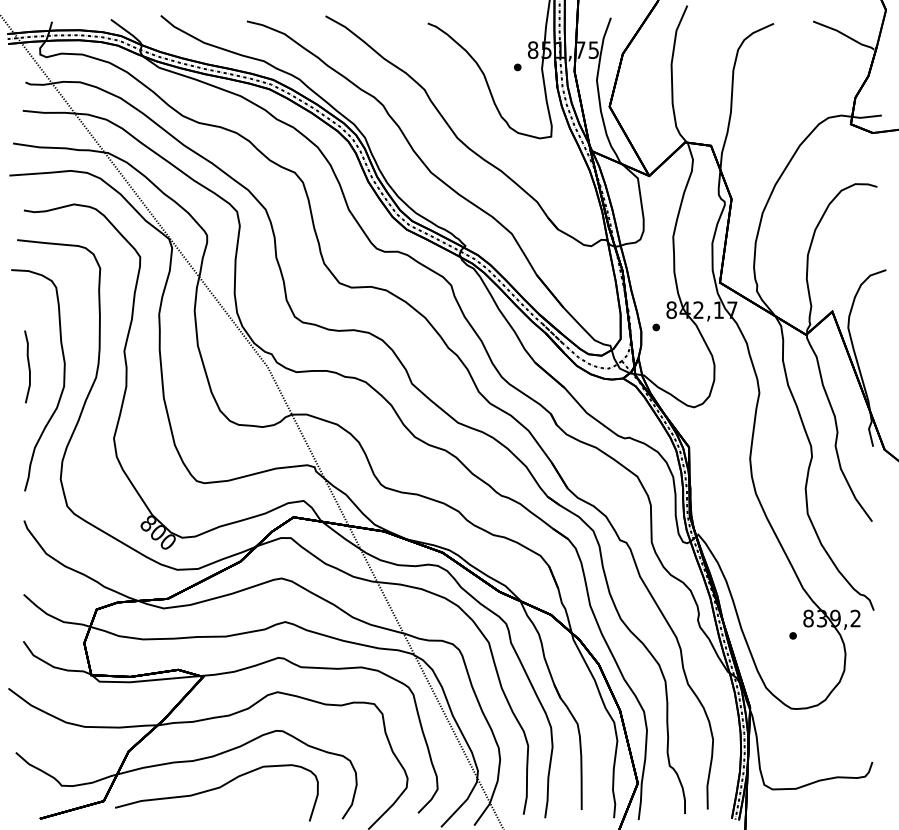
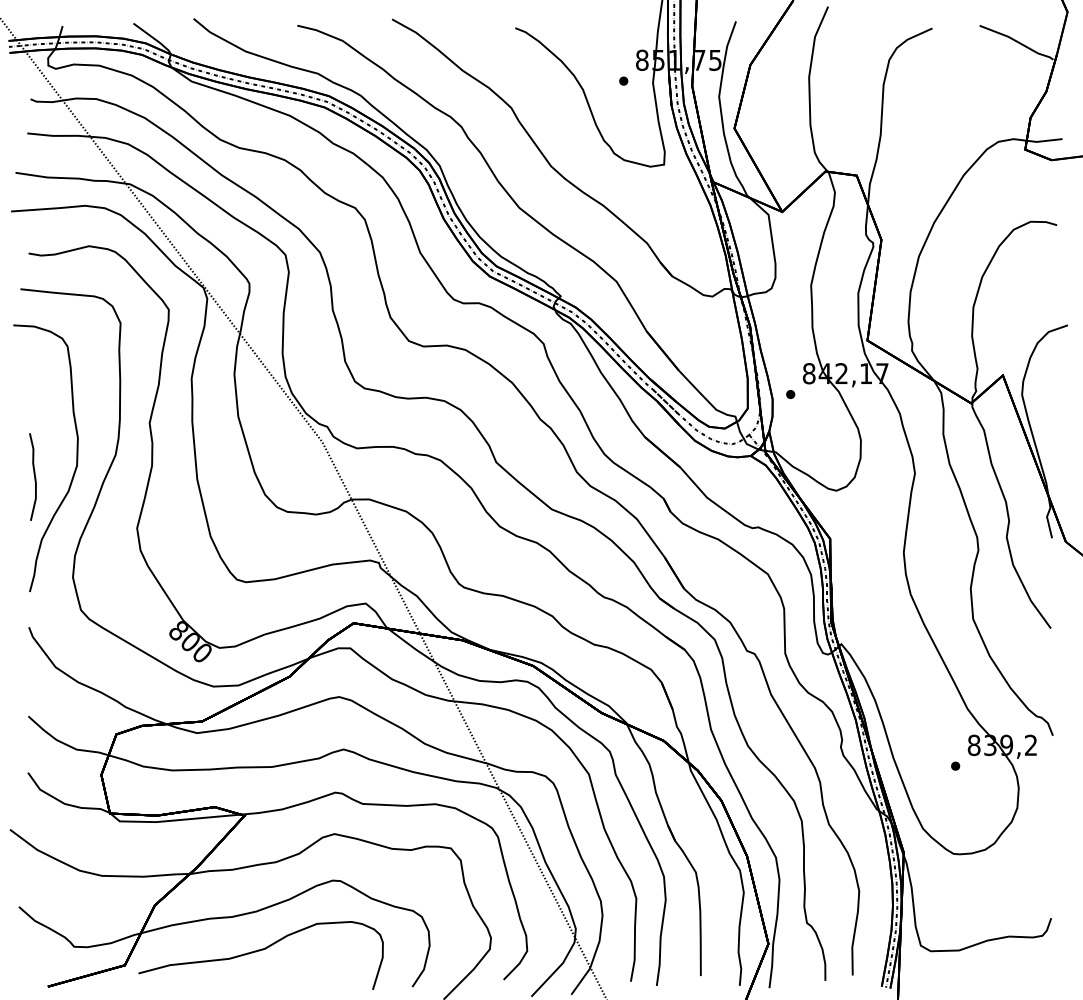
curve: (28, 366) -> (34, 476), moved

